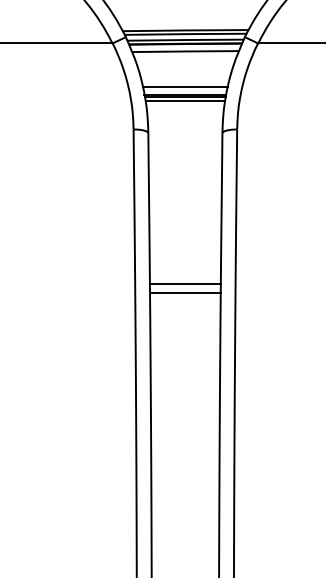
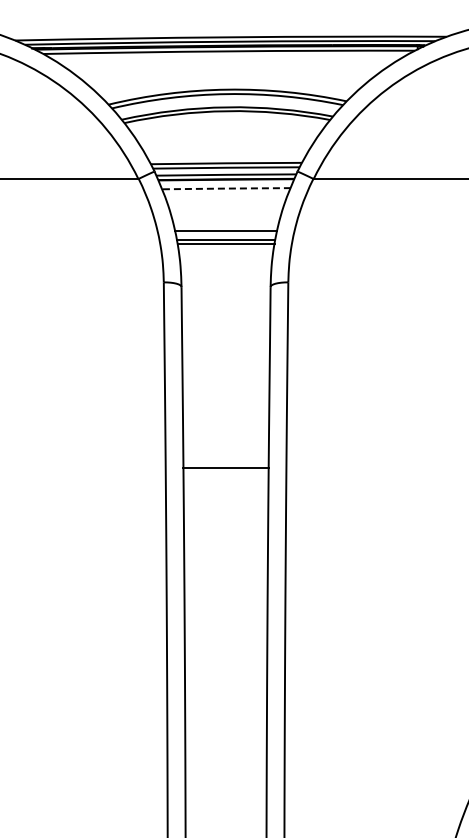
line: (185, 51) -> (226, 188), solid -> dashed
line: (184, 101) -> (225, 248), removed
line: (184, 293) -> (225, 479), removed

